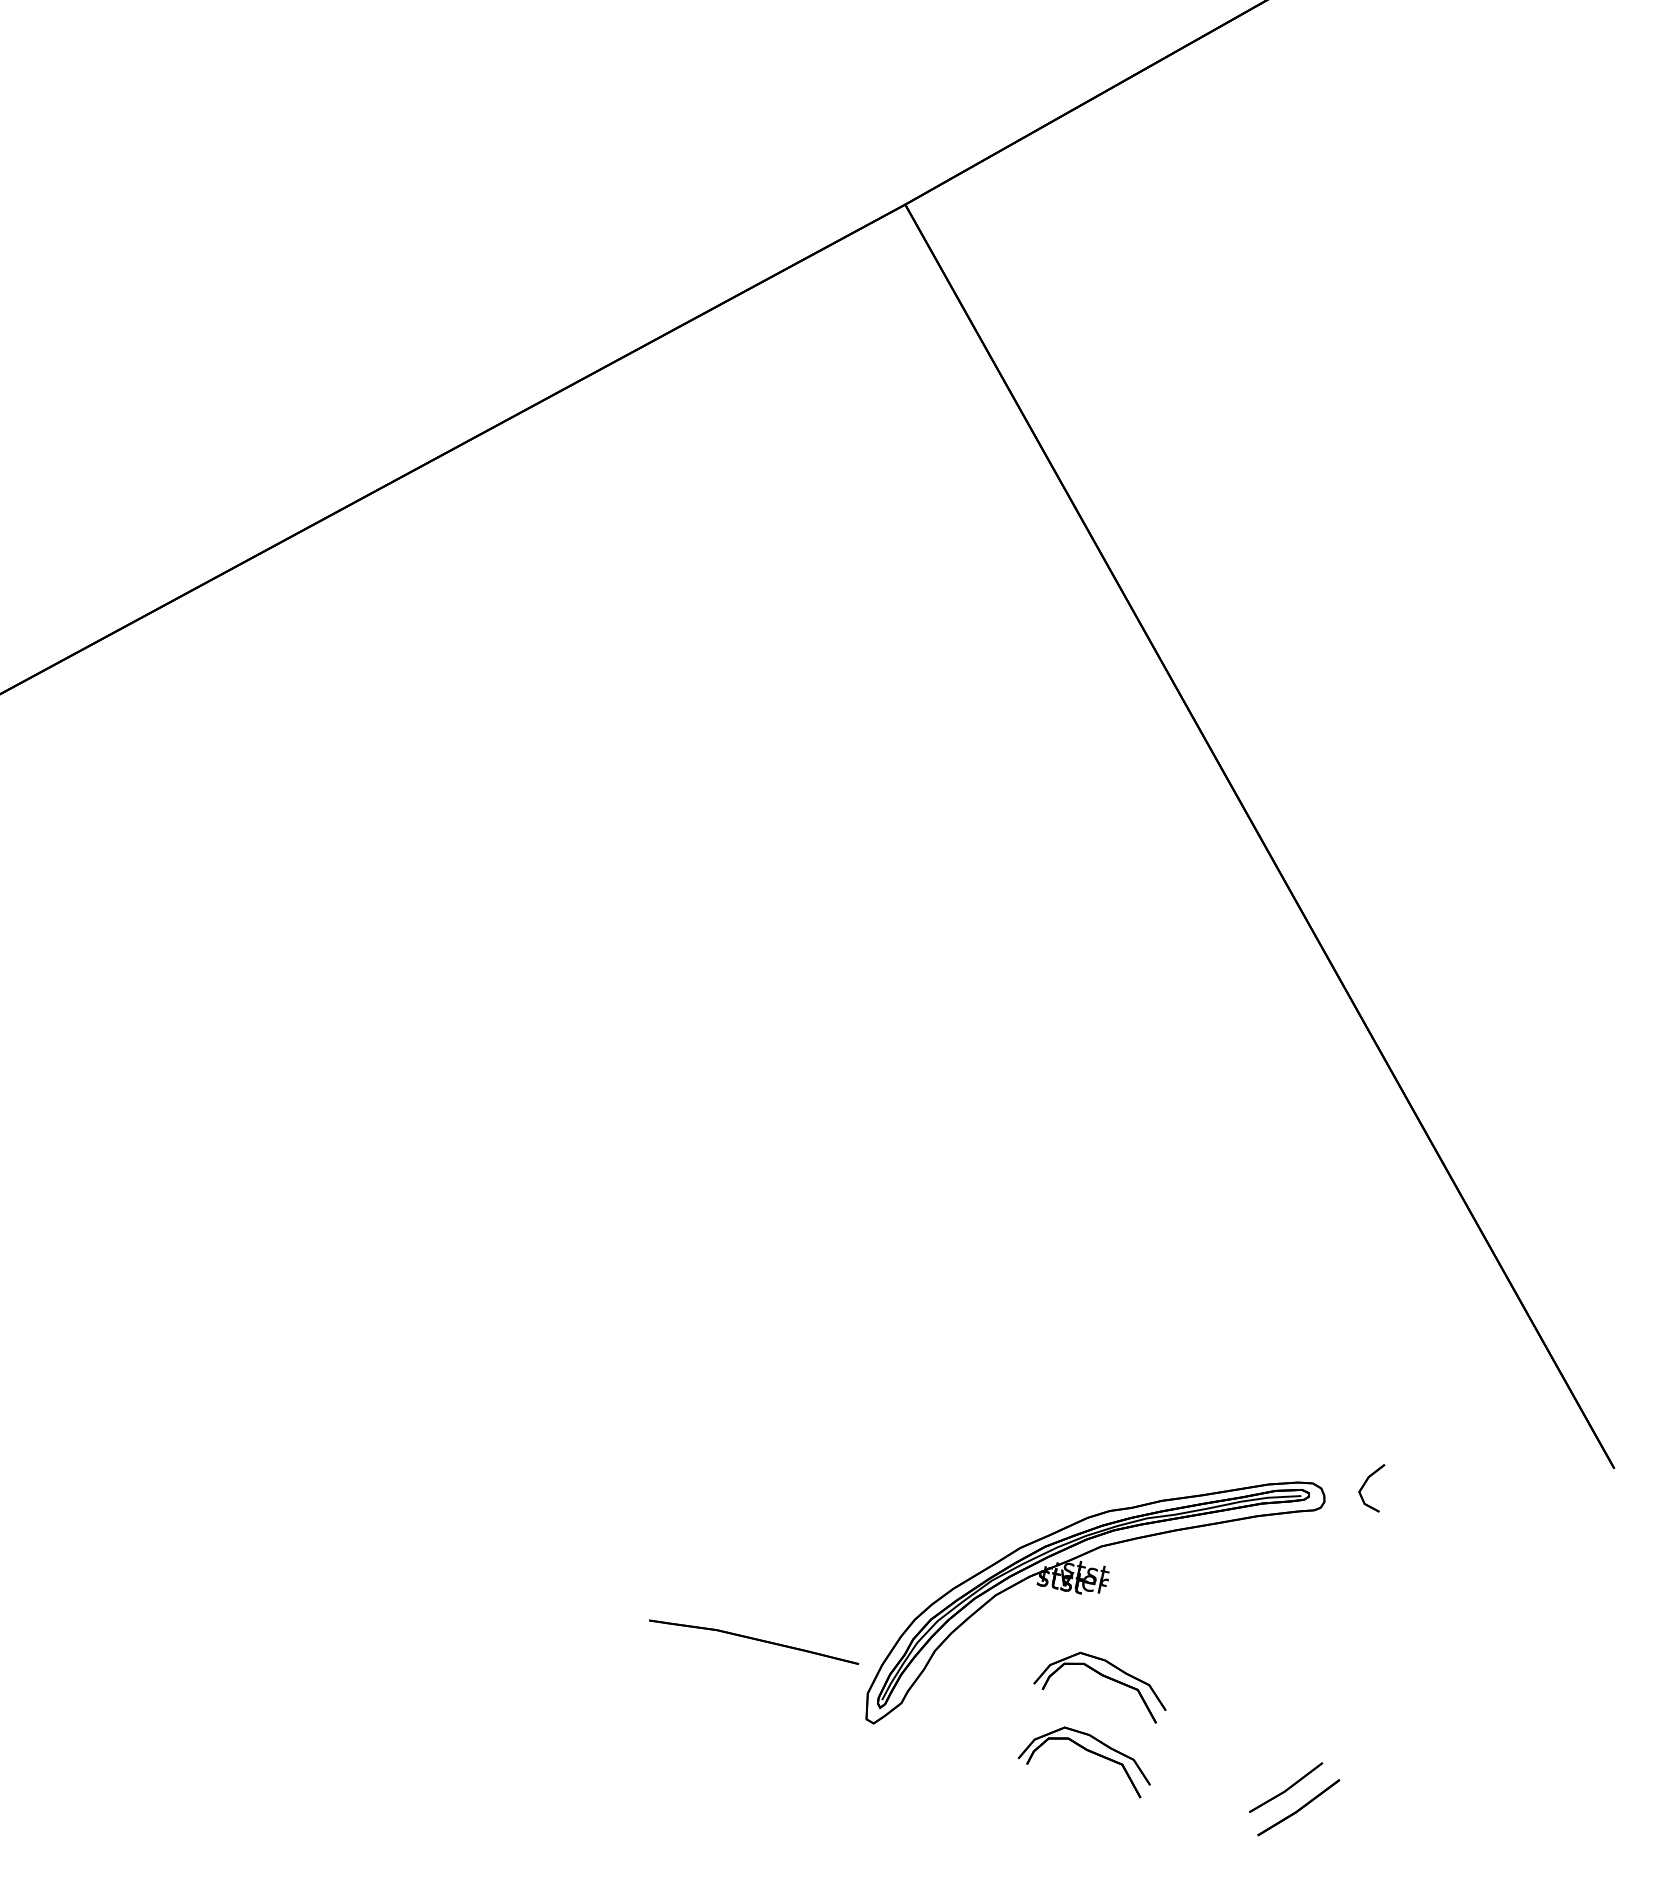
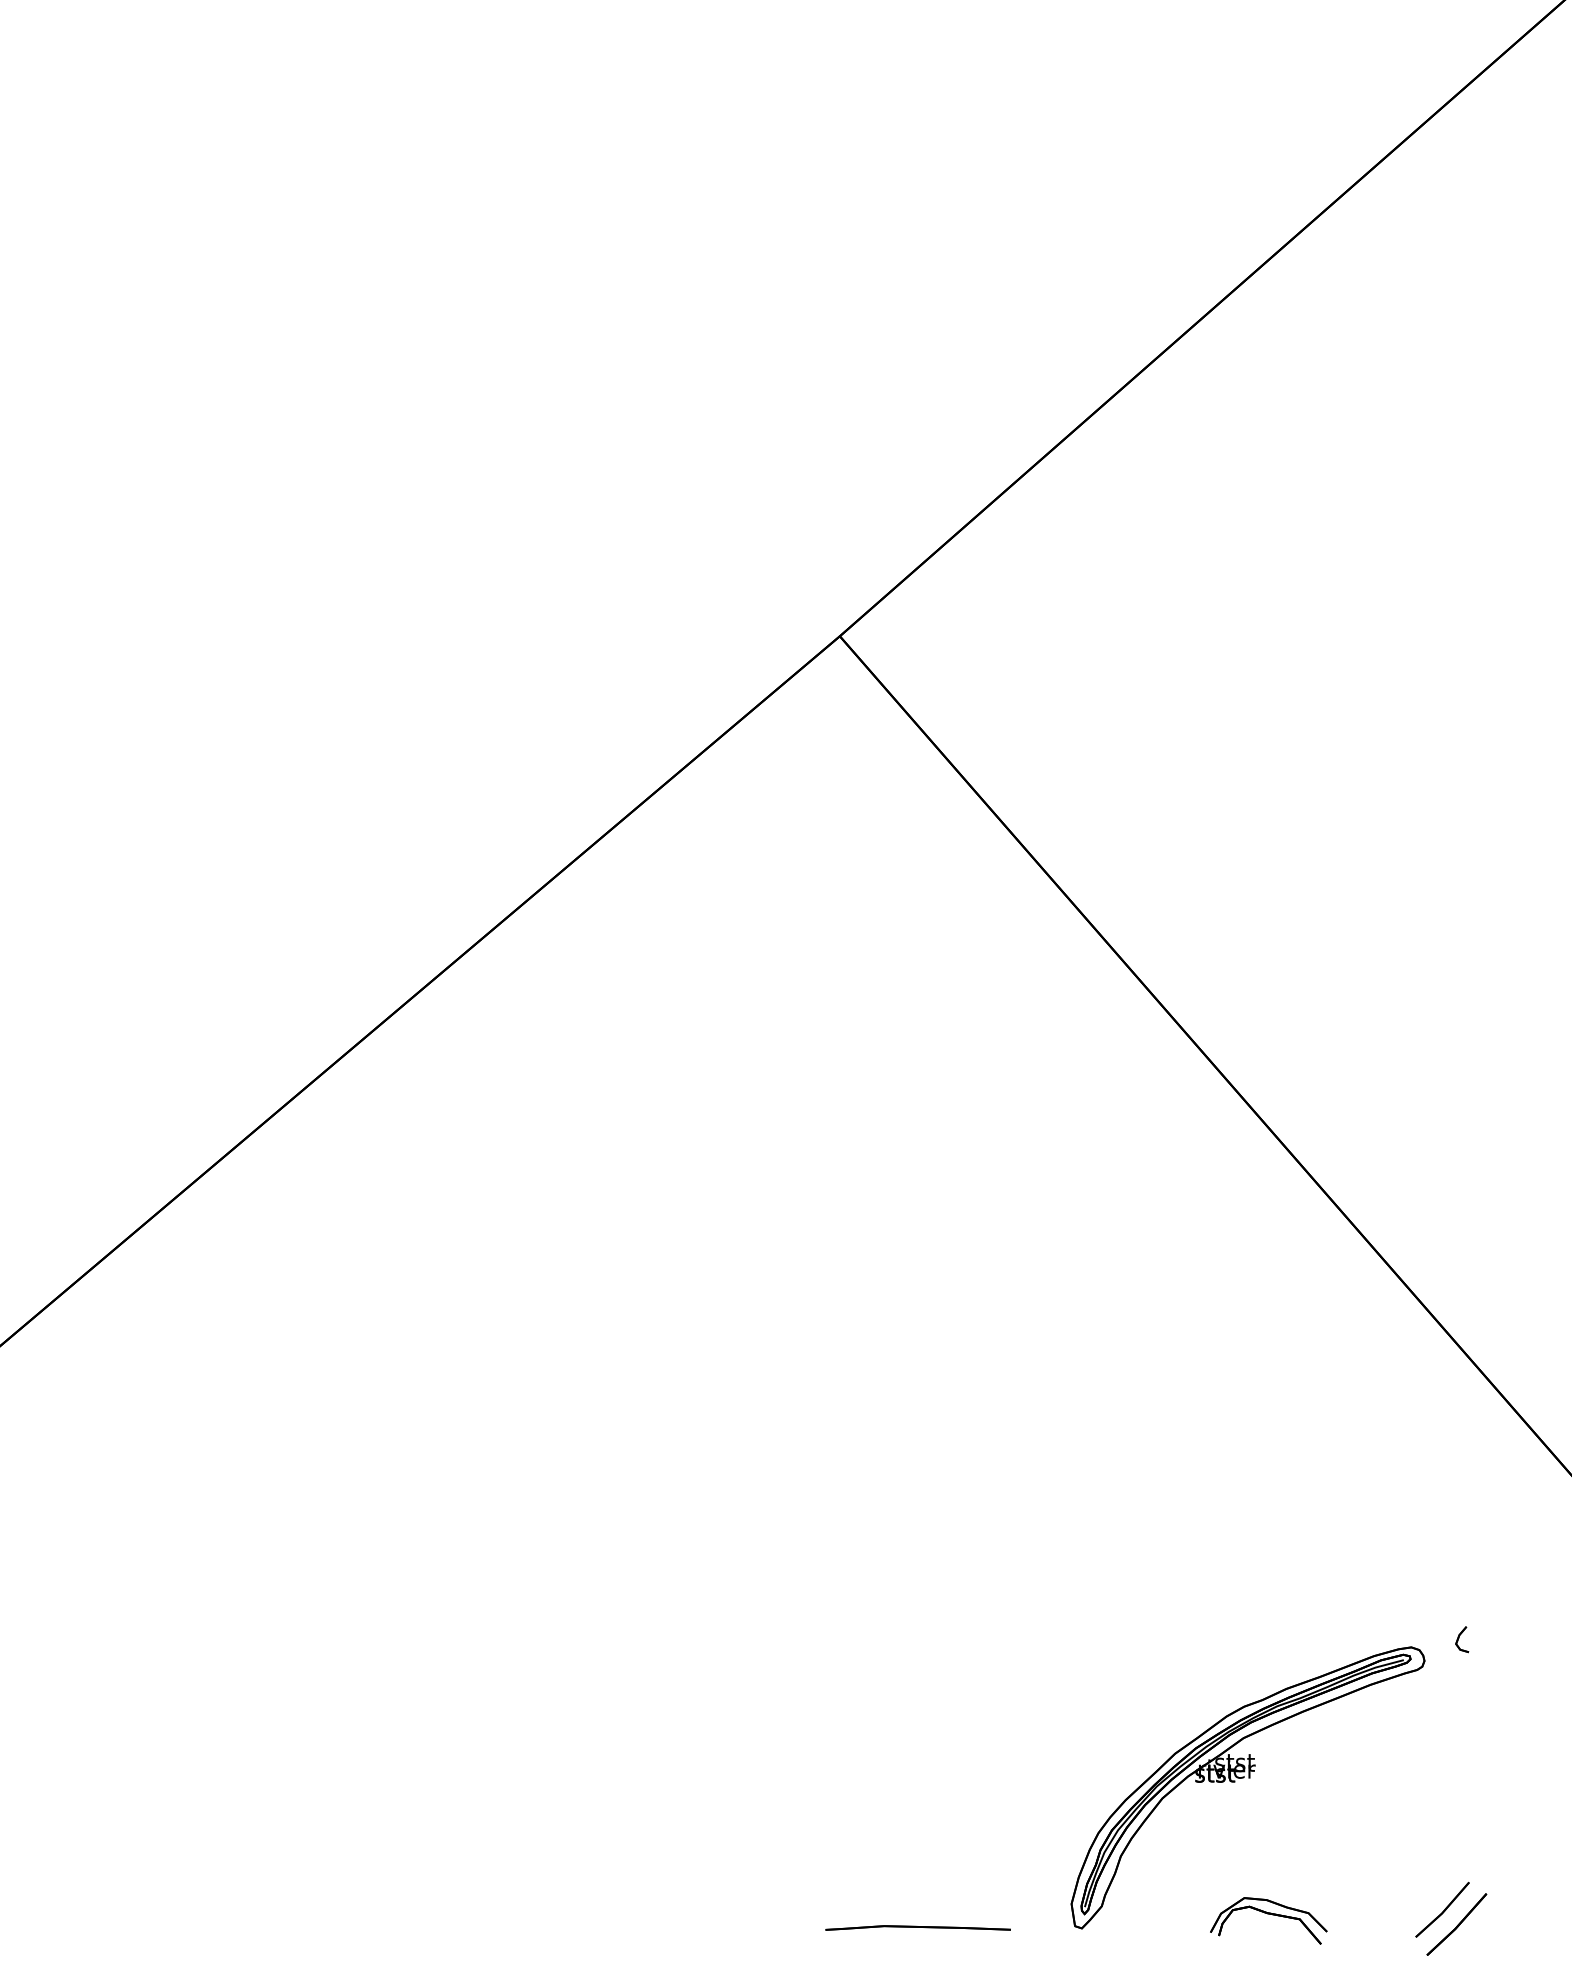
part: (1372, 1486) -> (1462, 1639), size x0.62
part: (753, 1639) -> (917, 1927), moved
part: (1102, 1683) -> (1268, 1854), removed

